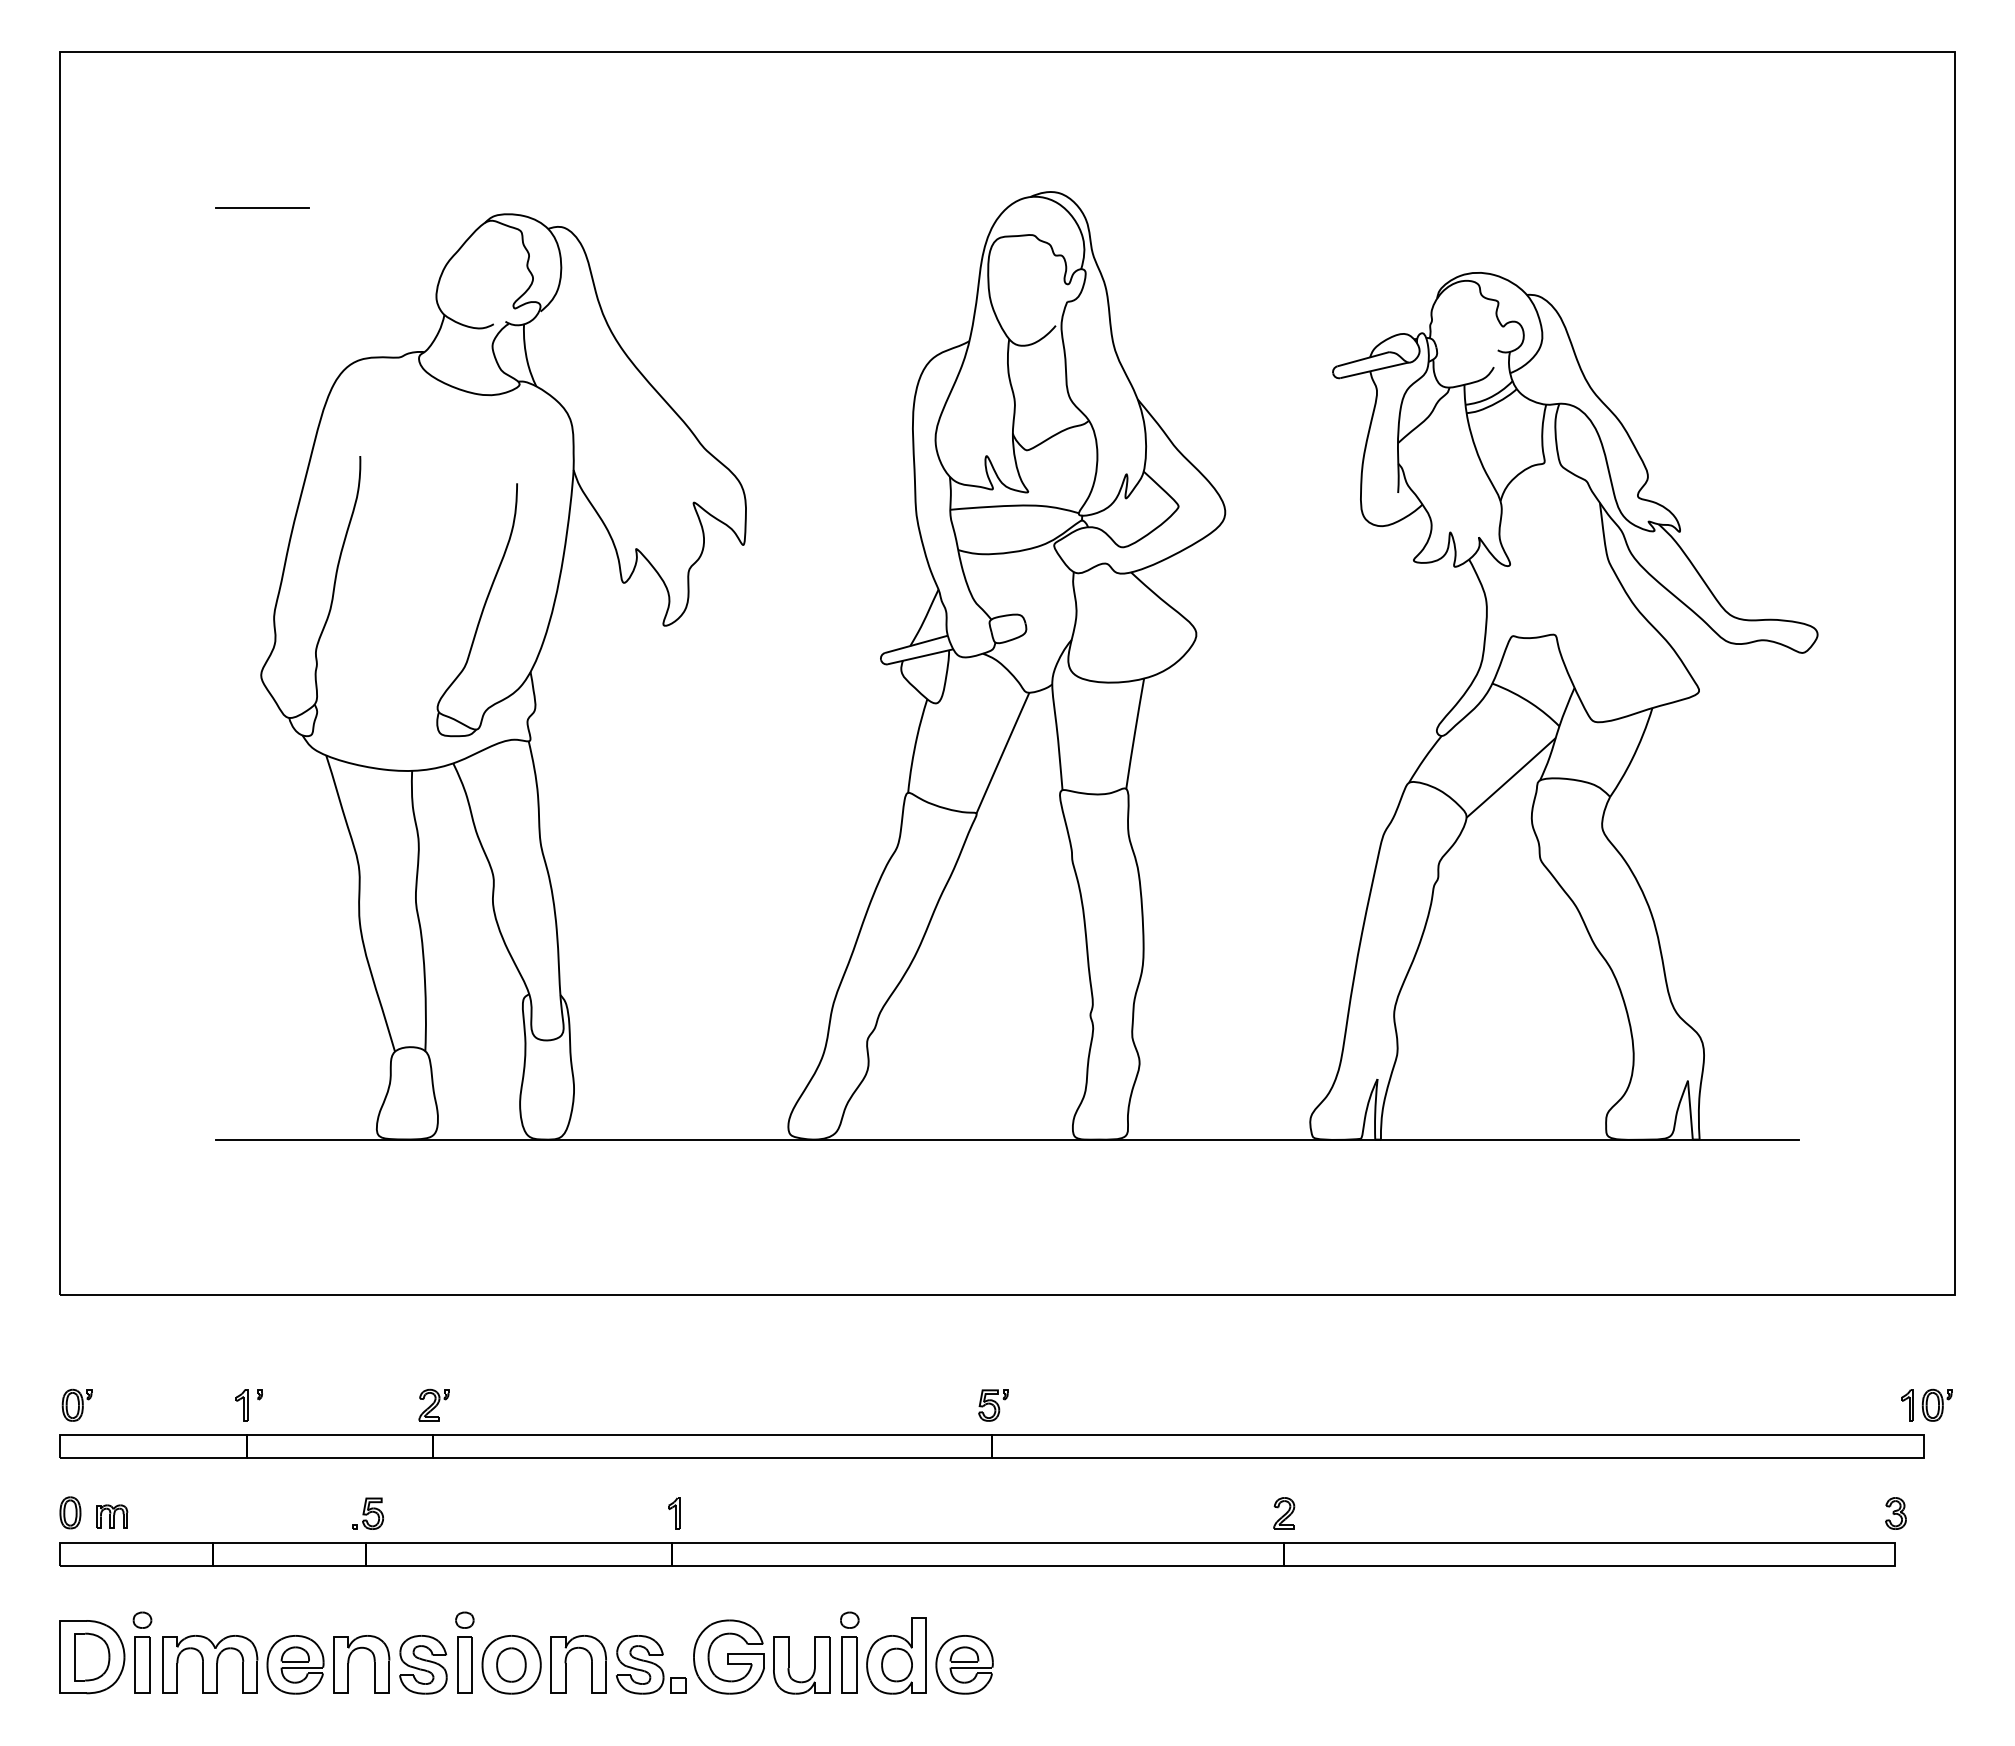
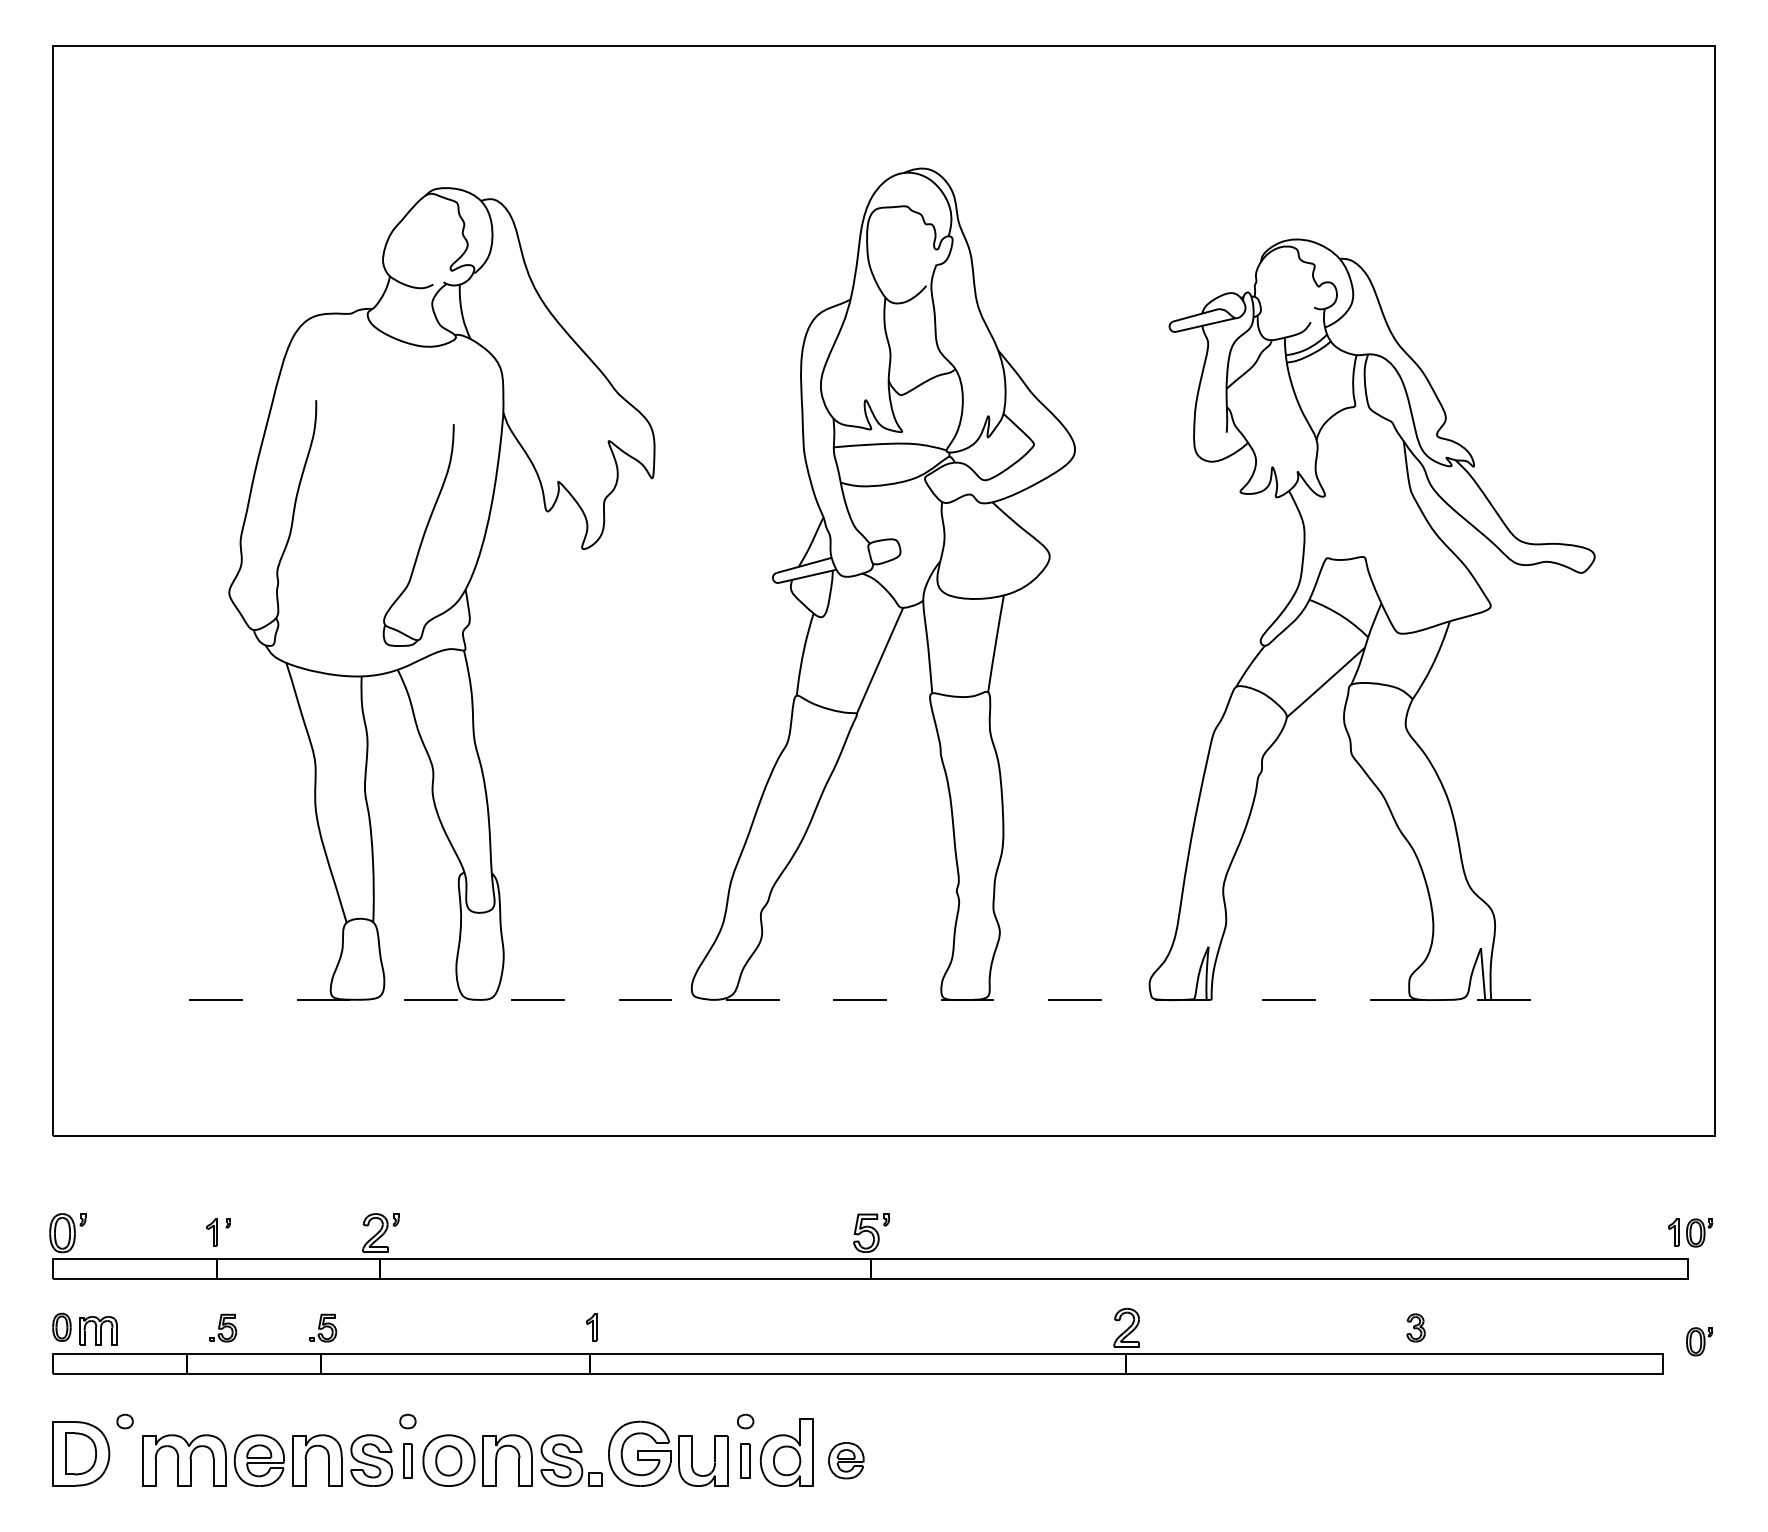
line: (261, 207) -> (229, 182), removed
line: (1007, 1139) -> (884, 999), solid -> dashed
part: (76, 1404) -> (67, 1232), size x1.4
part: (433, 1404) -> (380, 1232), size x1.4
part: (993, 1405) -> (871, 1233), size x1.4
part: (253, 1513) -> (222, 1327), added
part: (1284, 1513) -> (1127, 1327), size x1.4
part: (1895, 1513) -> (1415, 1327), moved
part: (112, 1516) -> (98, 1330), size x1.4
part: (1936, 1528) -> (1699, 1341), added
part: (142, 1664) -> (125, 1460), removed
part: (464, 1664) -> (407, 1460), size x0.7
part: (849, 1664) -> (745, 1460), size x0.7
part: (964, 1664) -> (846, 1460), size x0.7

